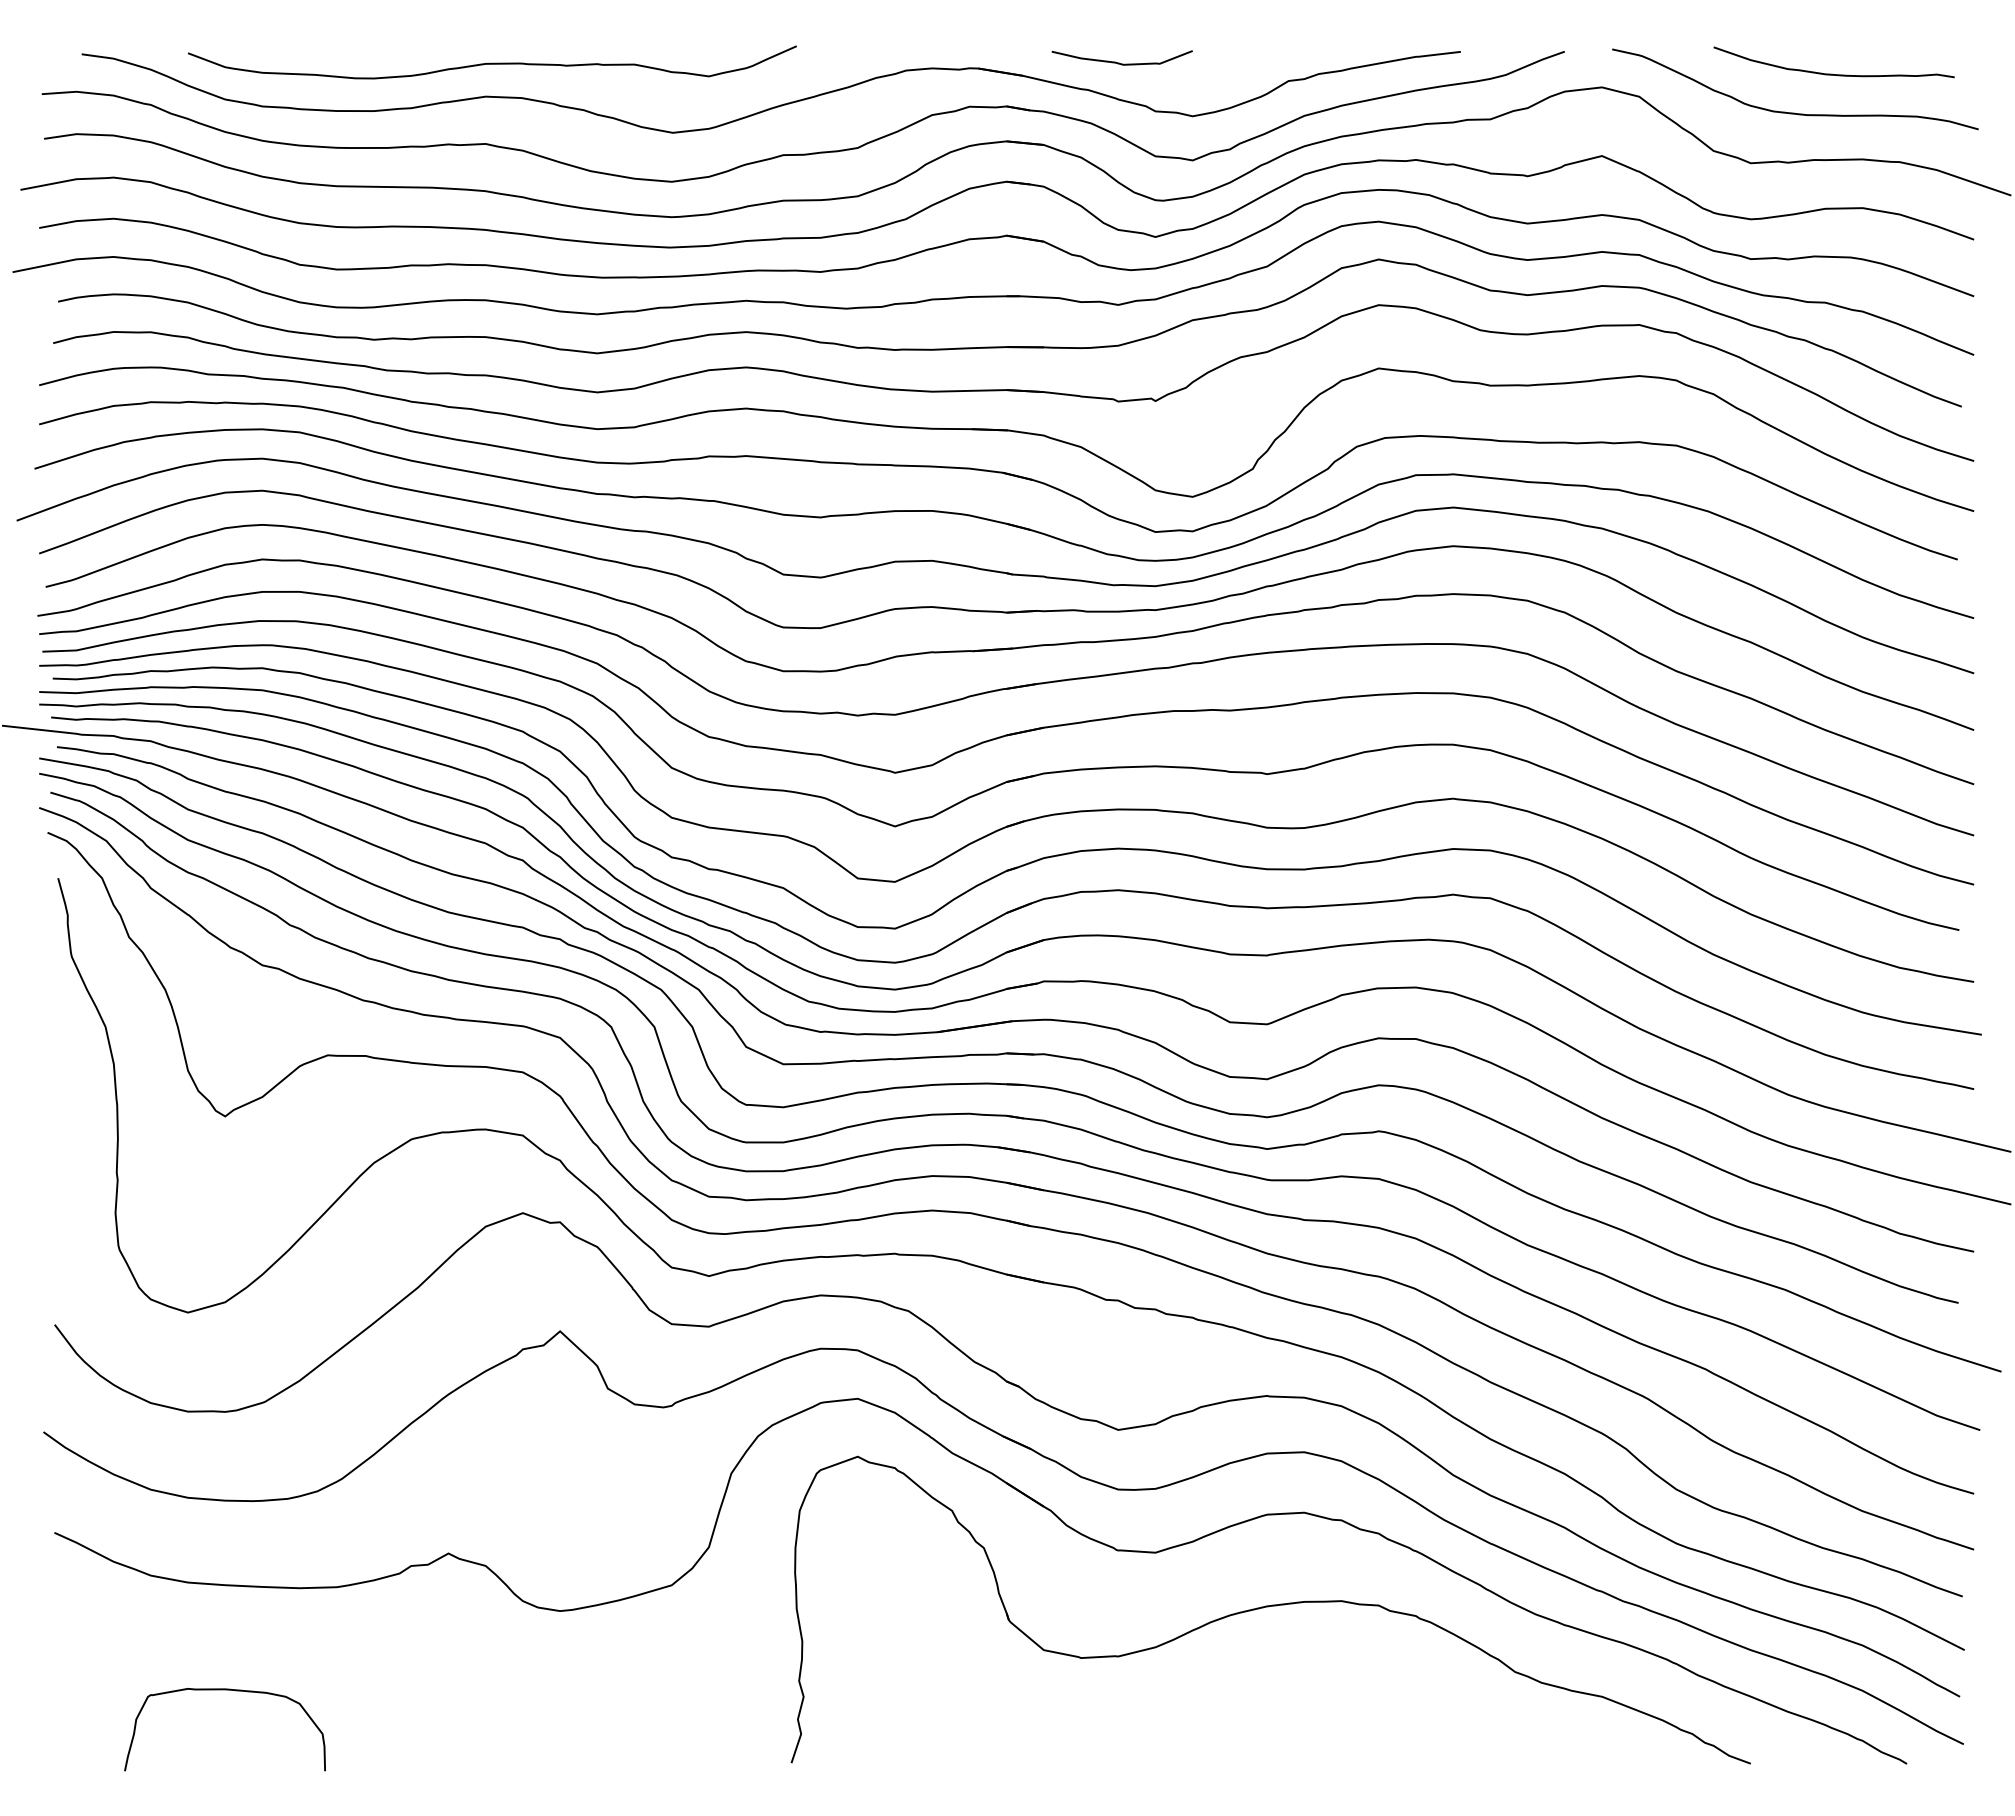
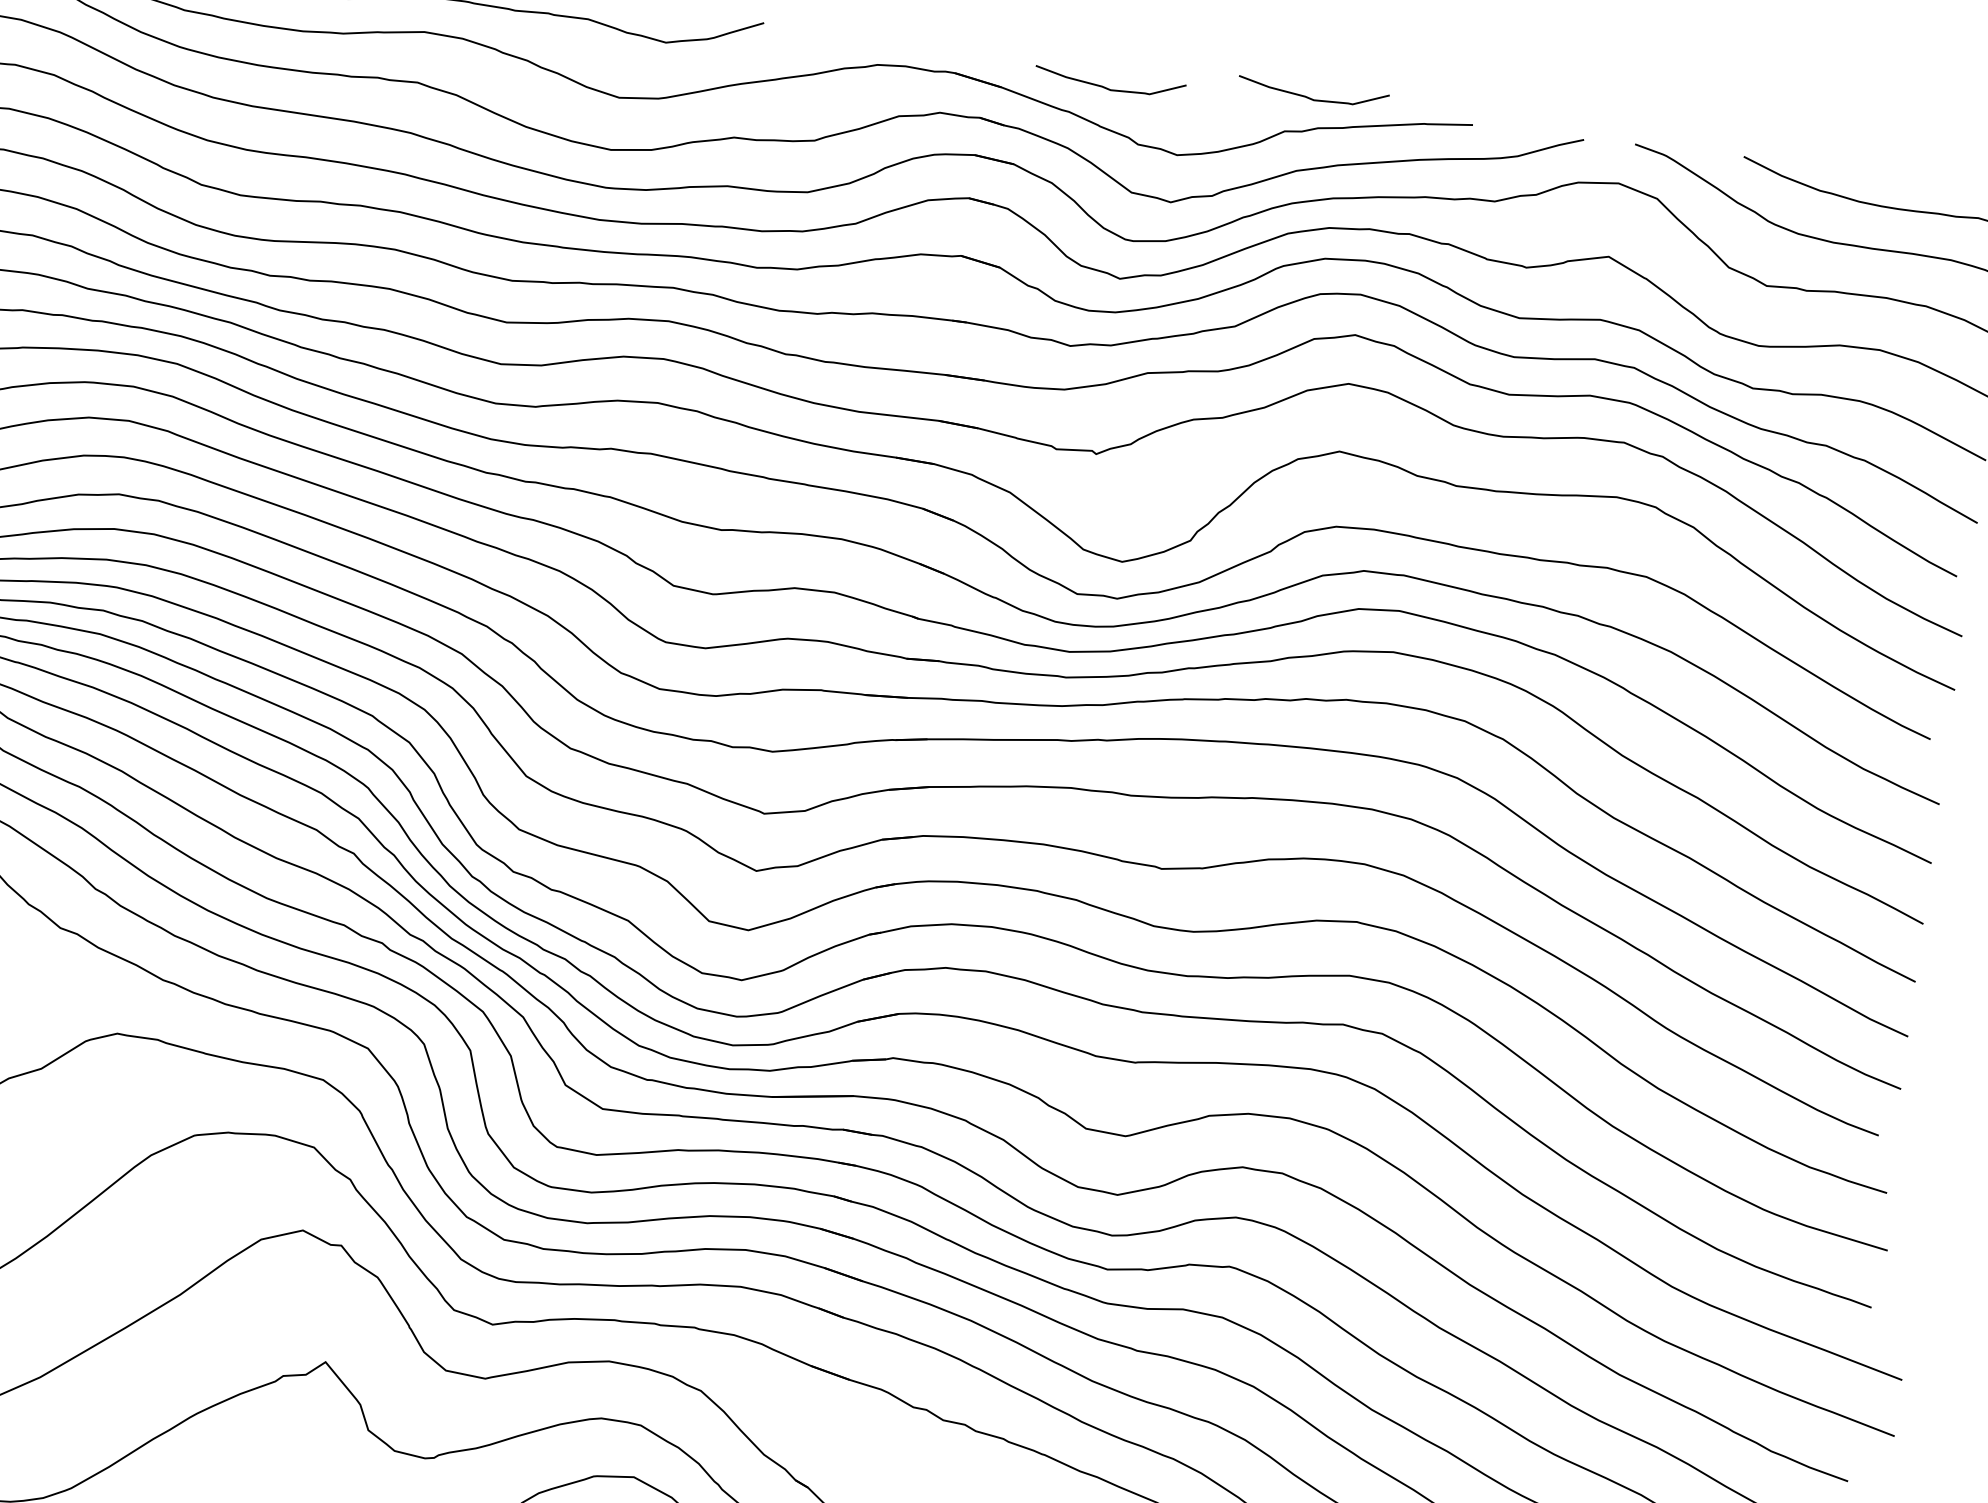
curve: (1307, 46) -> (1309, 97), added

